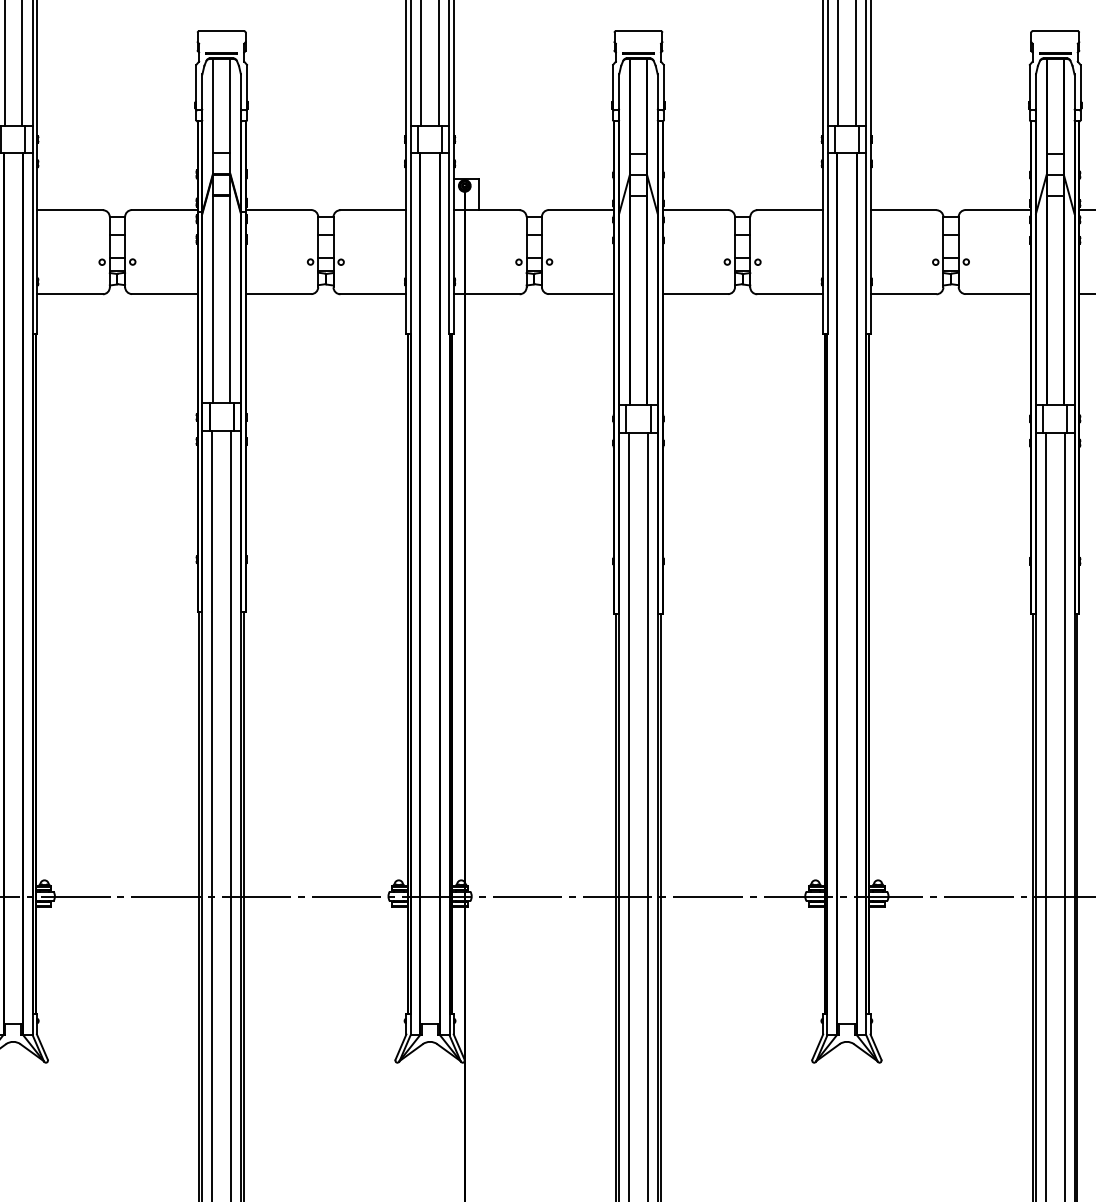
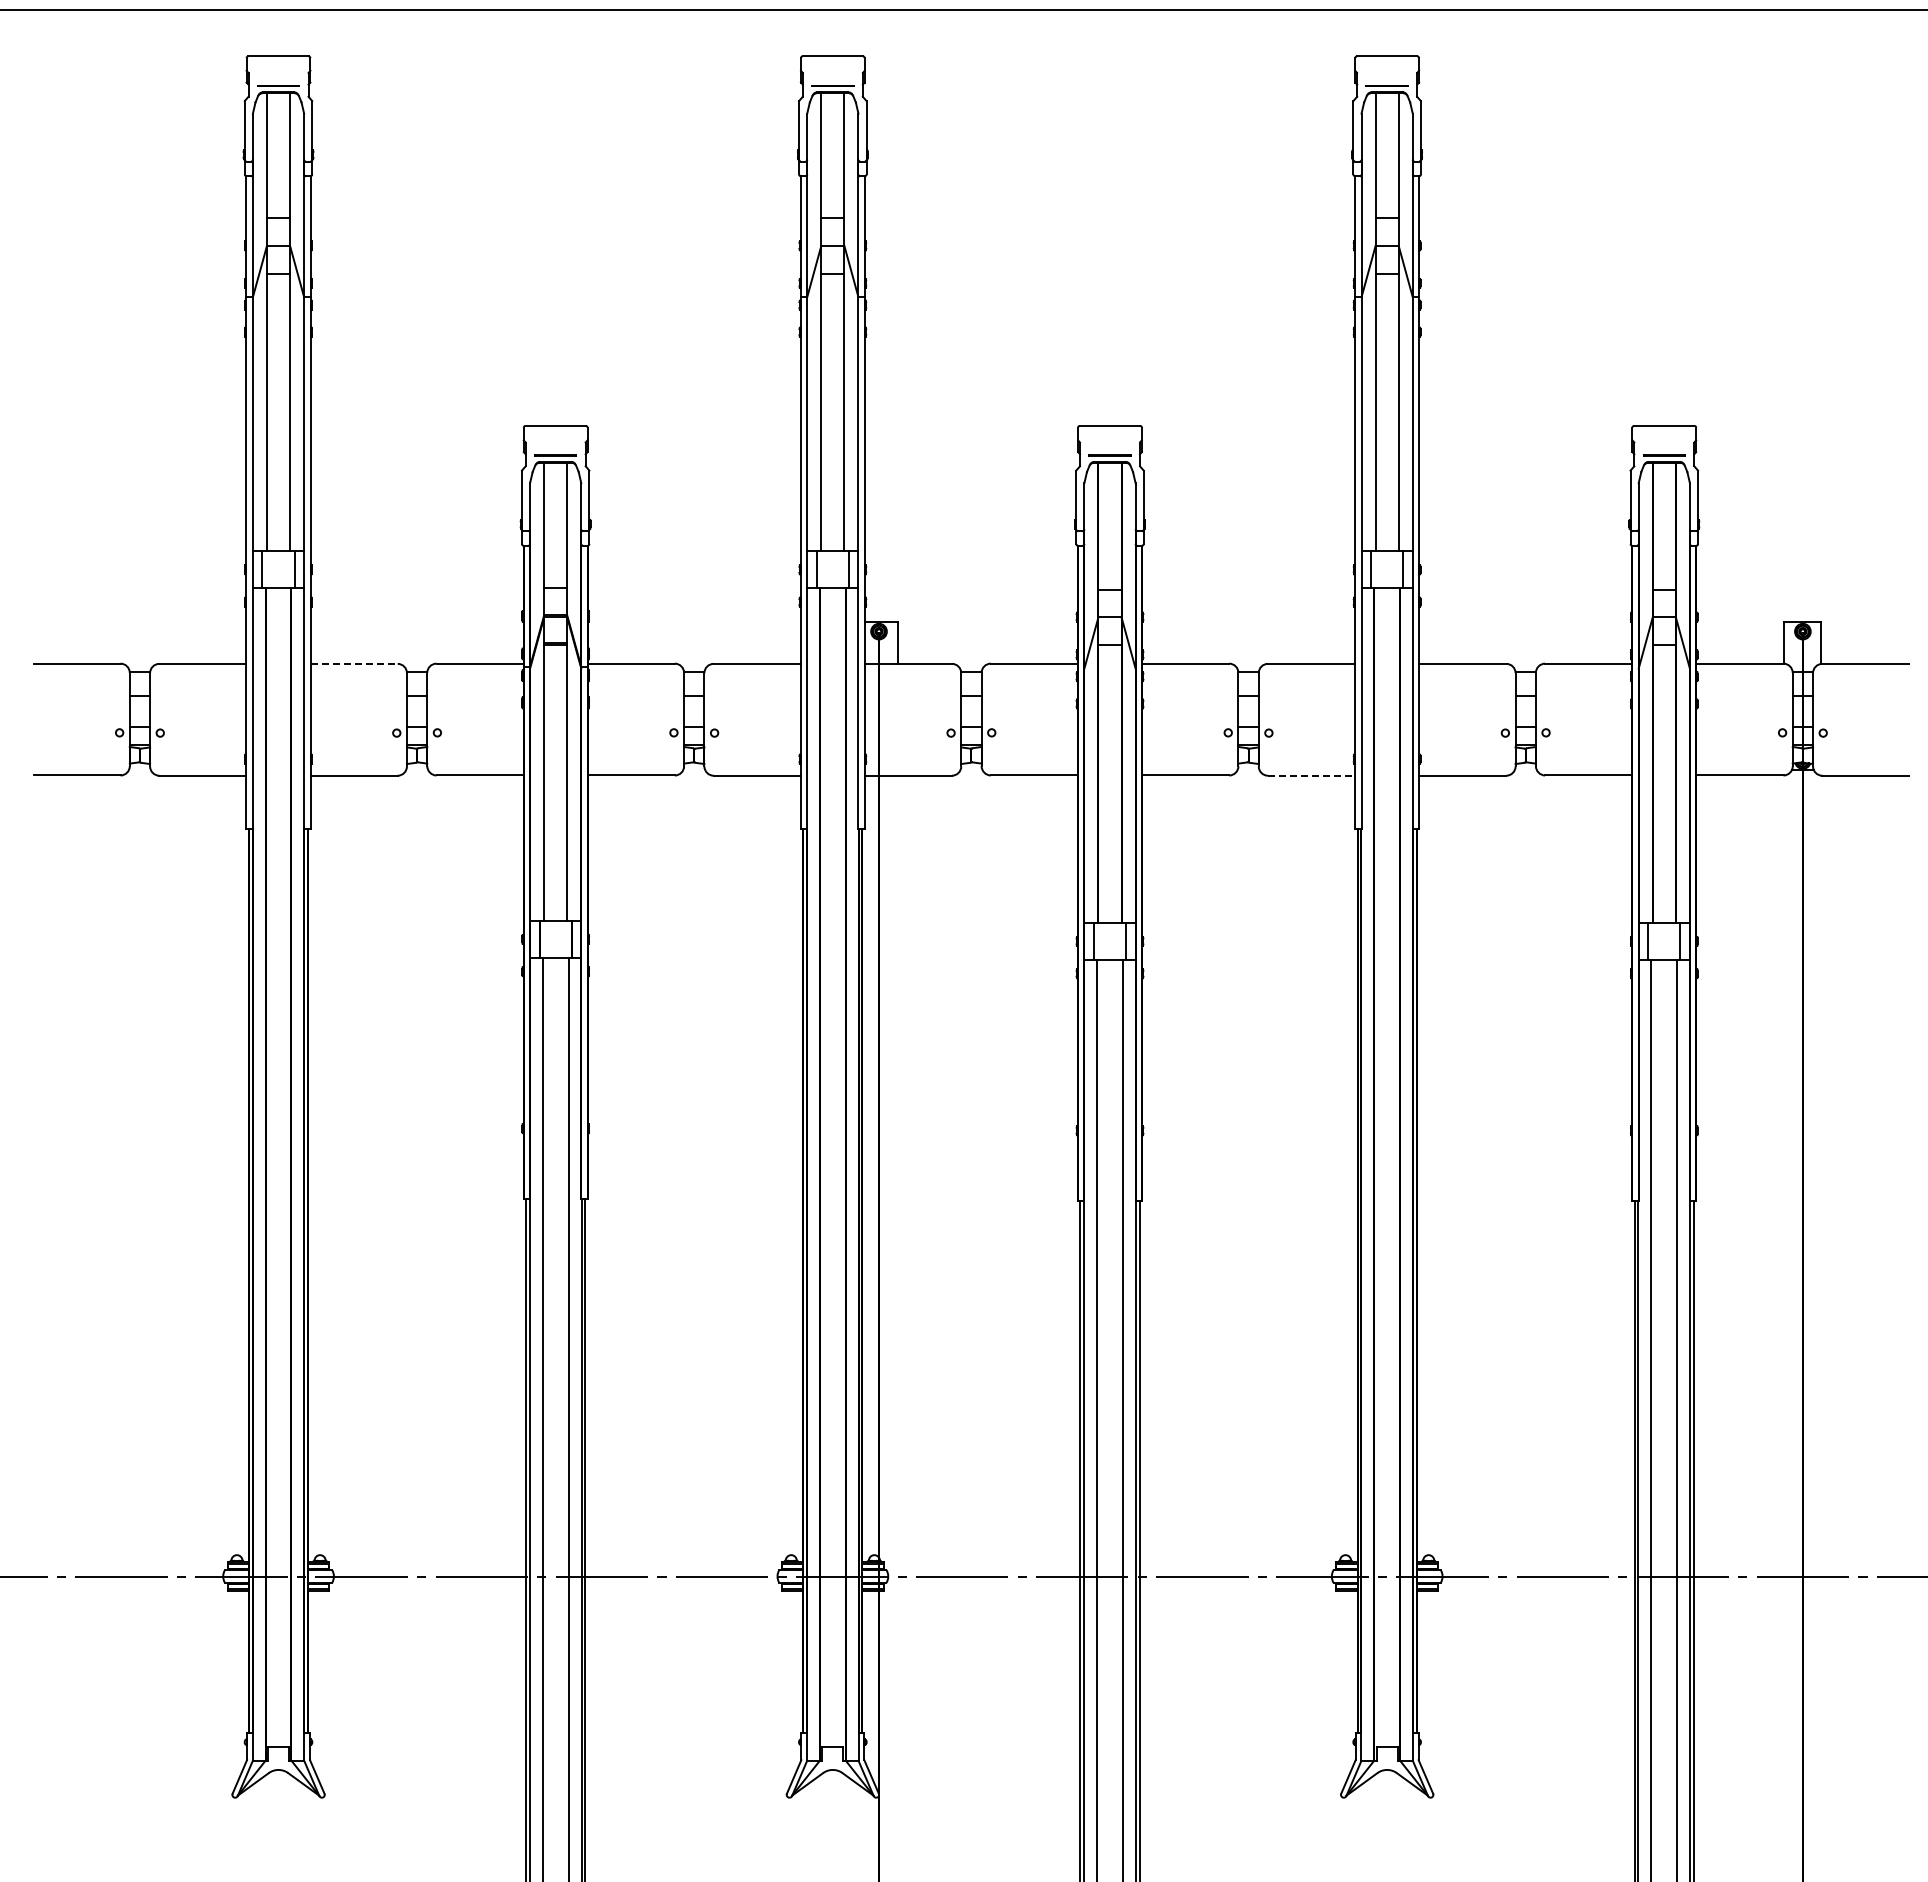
line: (70, 209) -> (354, 663), solid -> dashed
line: (789, 294) -> (1311, 775), solid -> dashed

